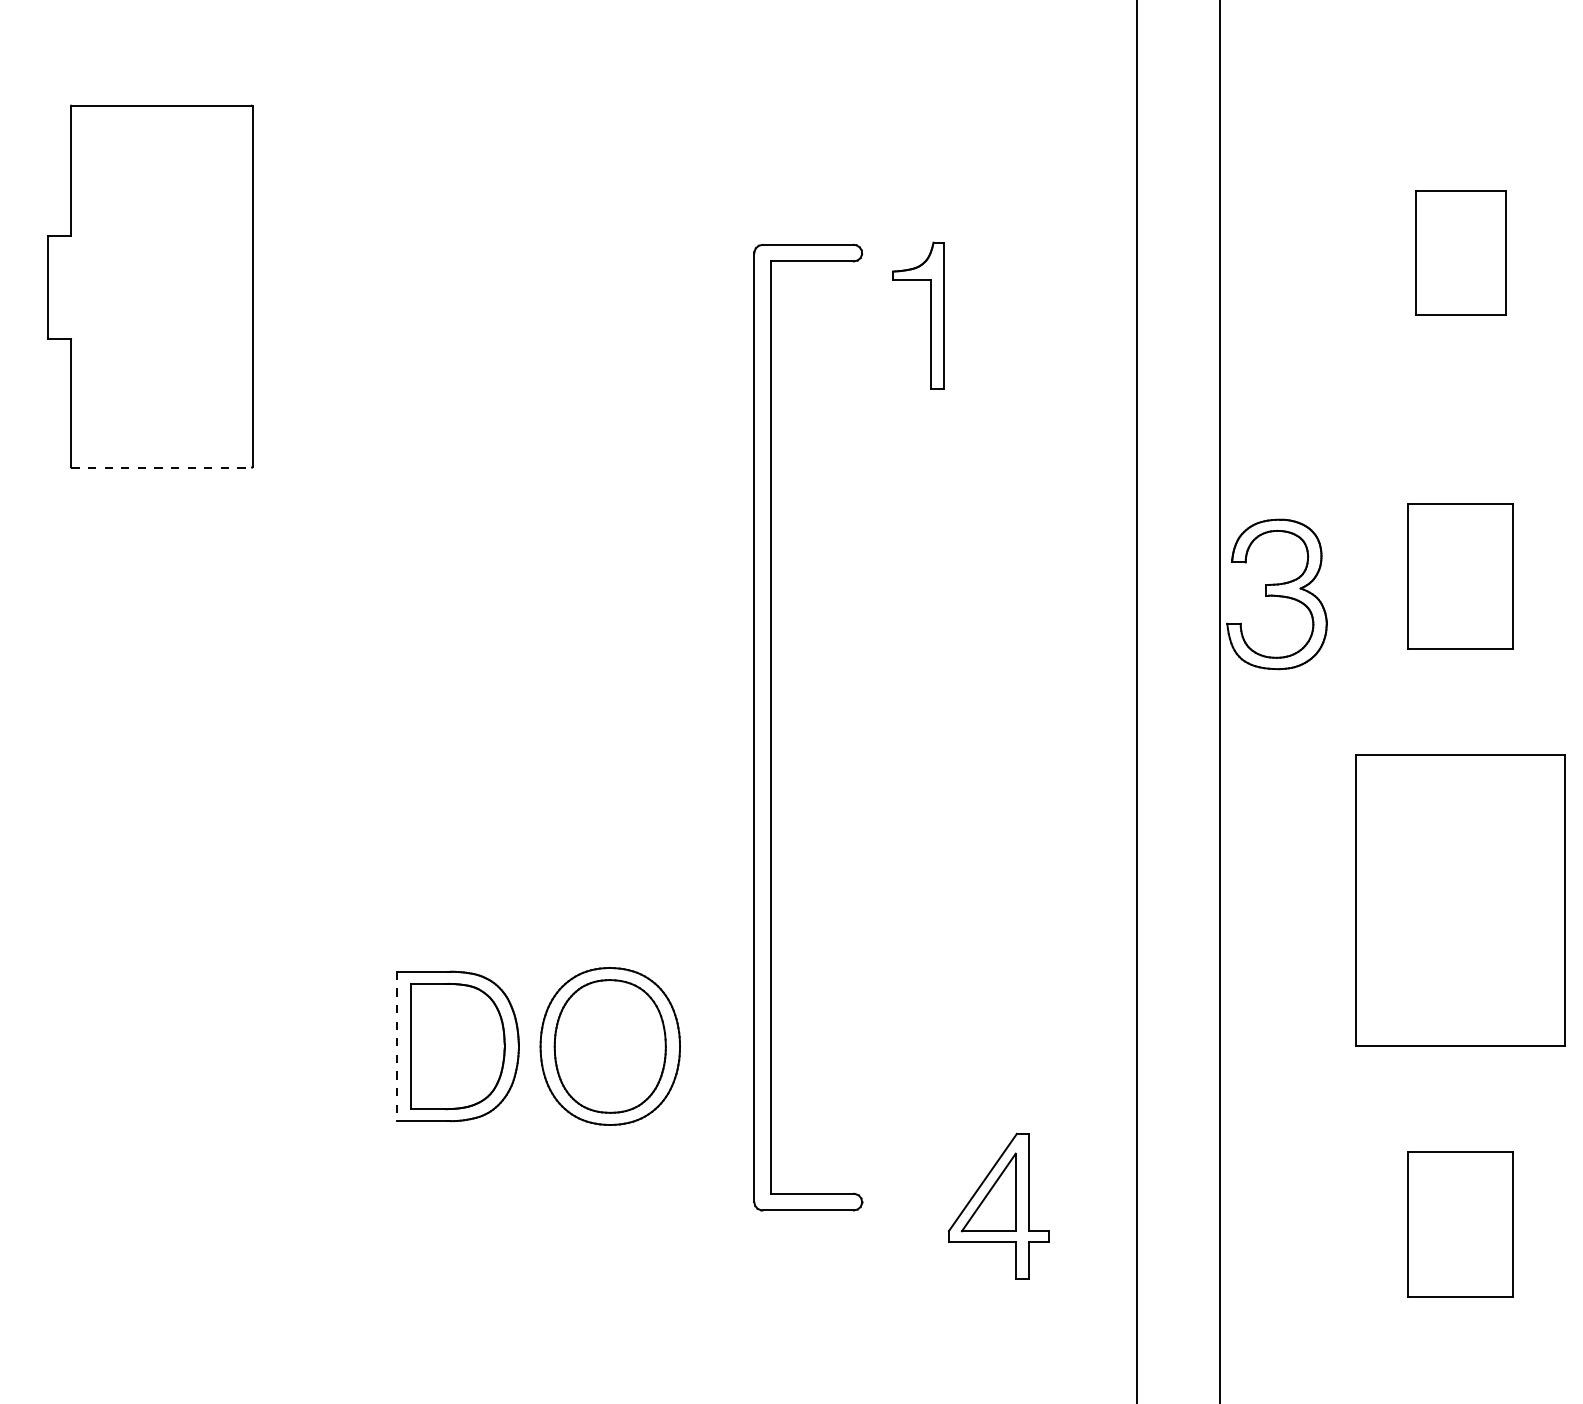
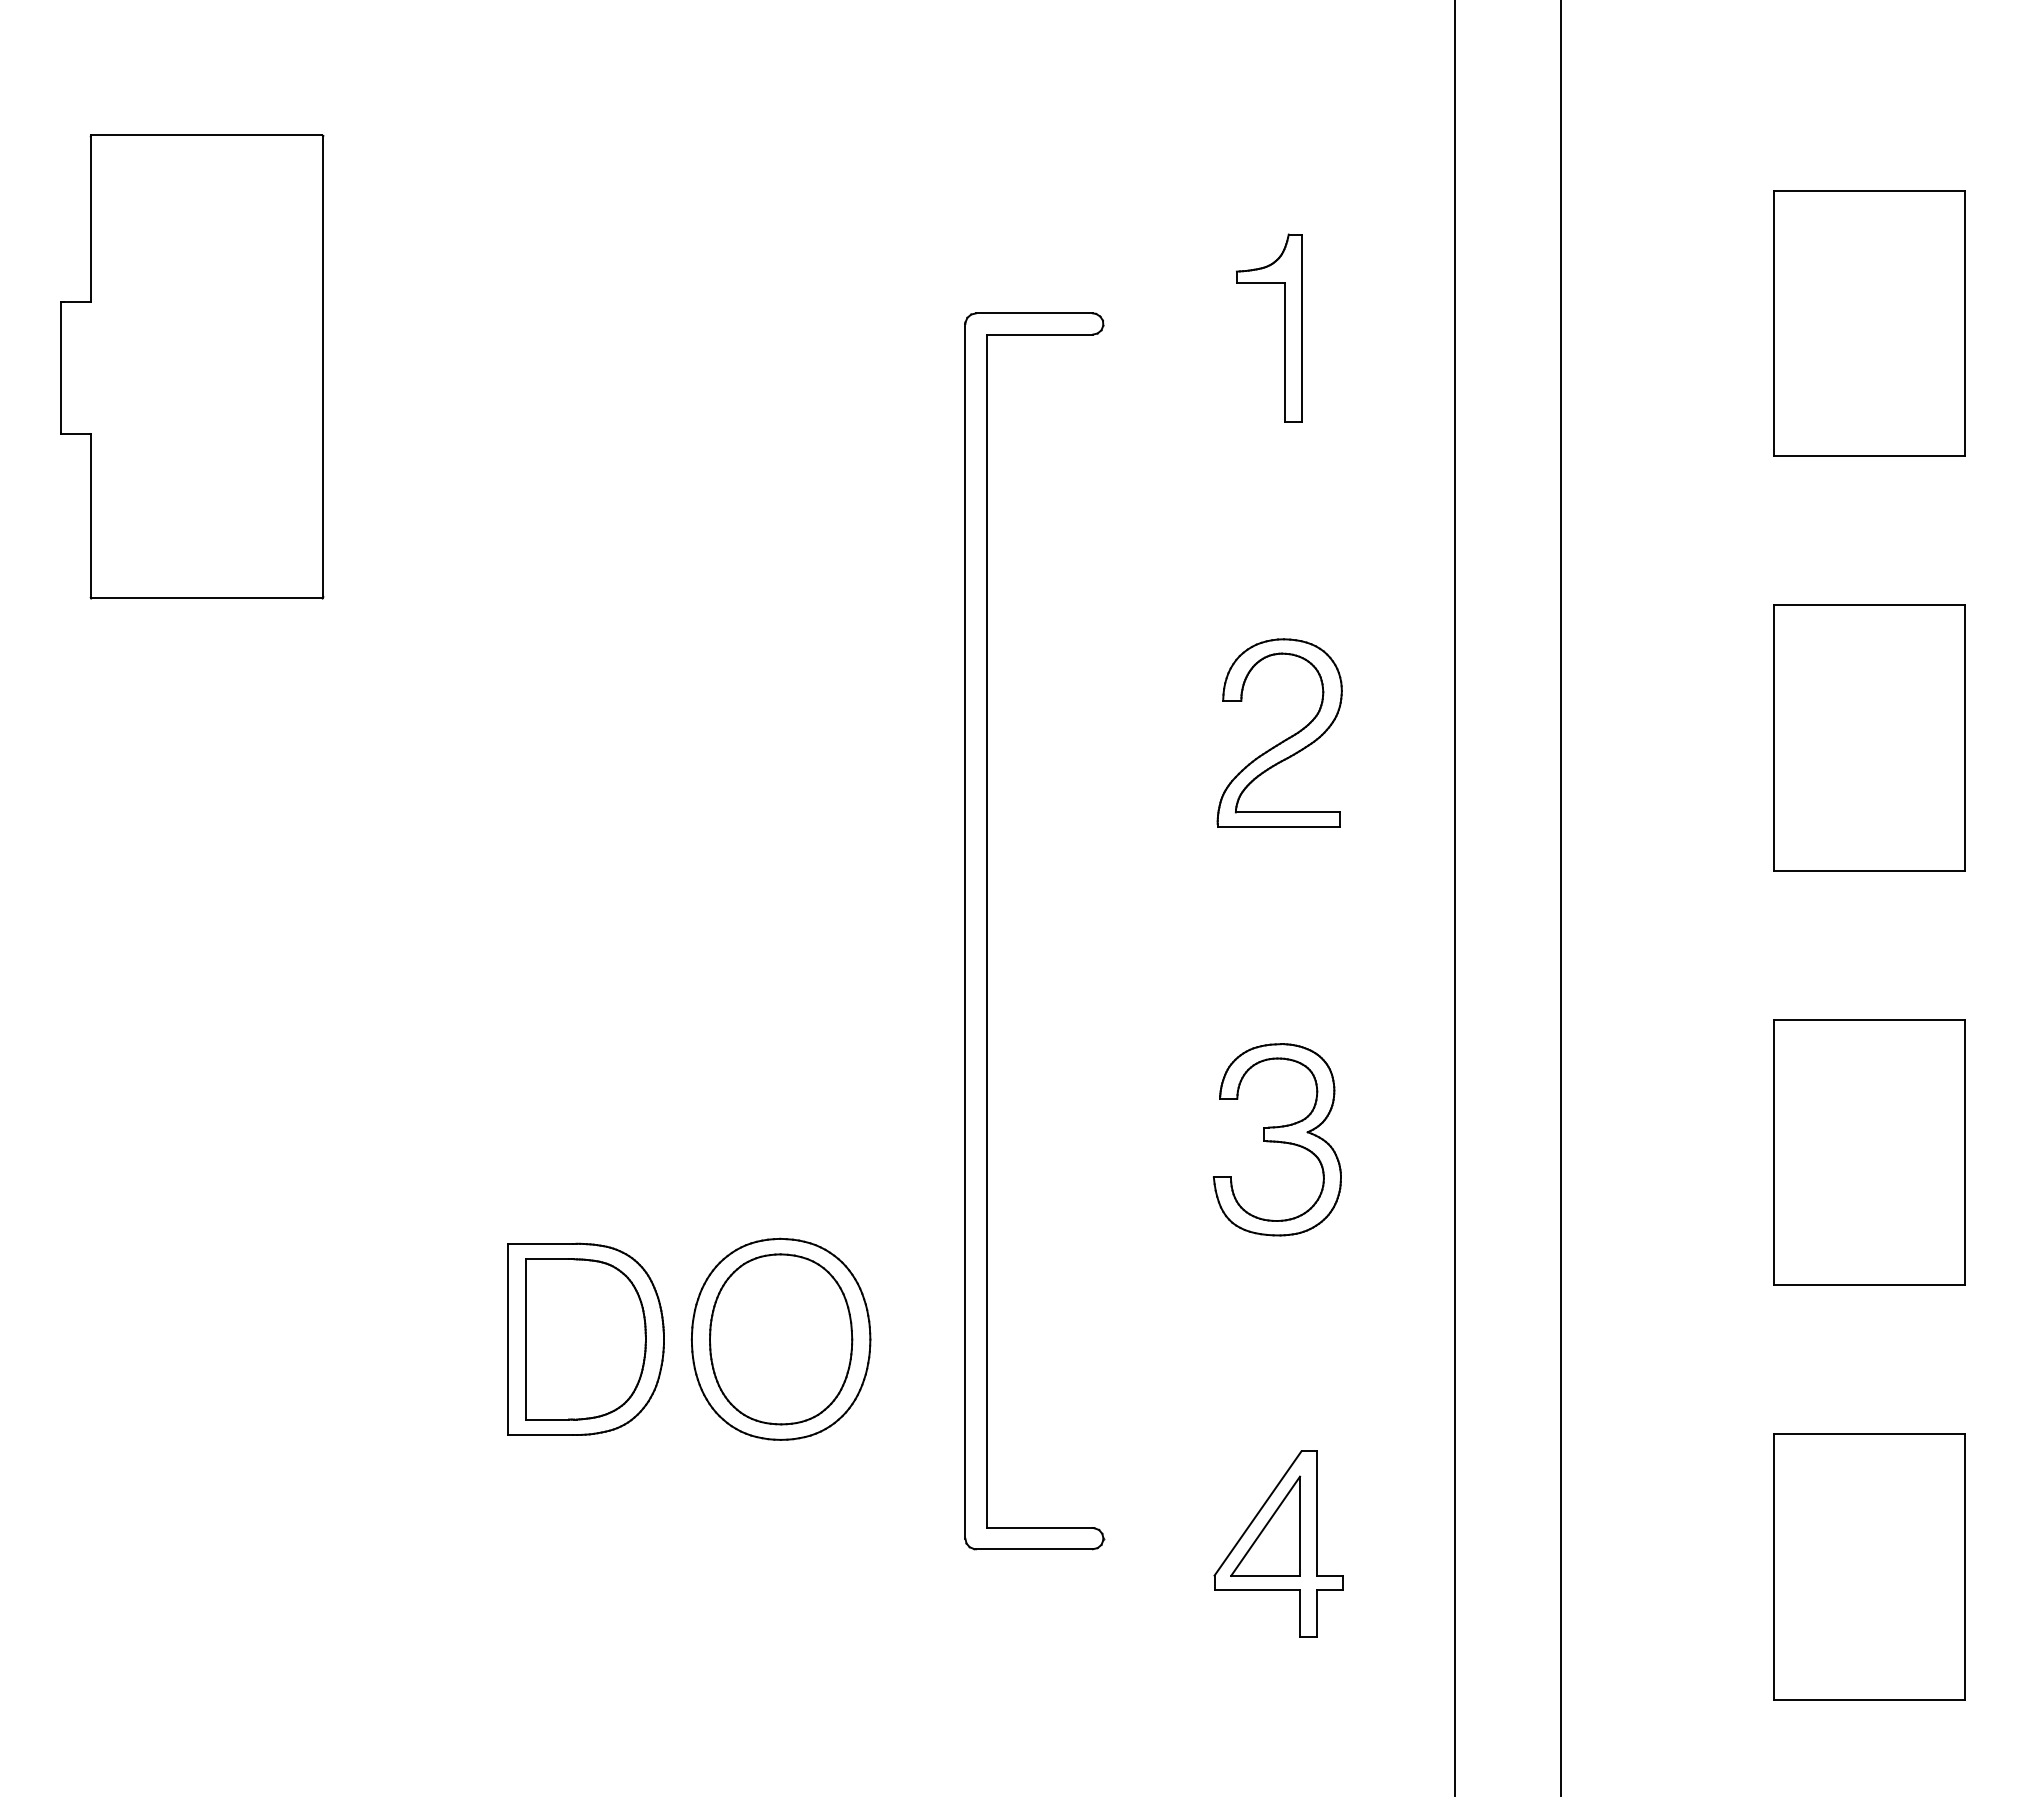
part: (1460, 252) -> (1869, 323), size x1.67
part: (930, 315) -> (1284, 327), moved
line: (161, 467) -> (206, 598), dashed -> solid
part: (1460, 576) -> (1869, 737), size x1.43
part: (1002, 578) -> (1282, 740), added
part: (1277, 594) -> (1277, 1139), moved
part: (1460, 900) -> (1869, 1152), size x0.71
line: (396, 1046) -> (507, 1339), dashed -> solid
part: (1460, 1223) -> (1869, 1566), size x1.43

